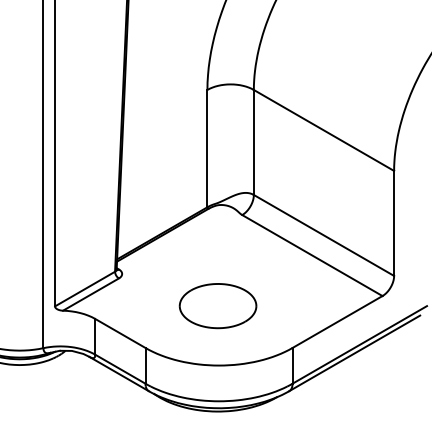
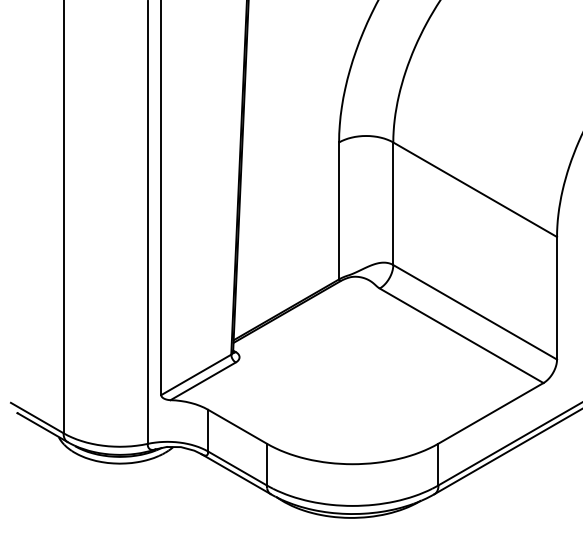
part: (218, 305) -> (351, 394), removed

